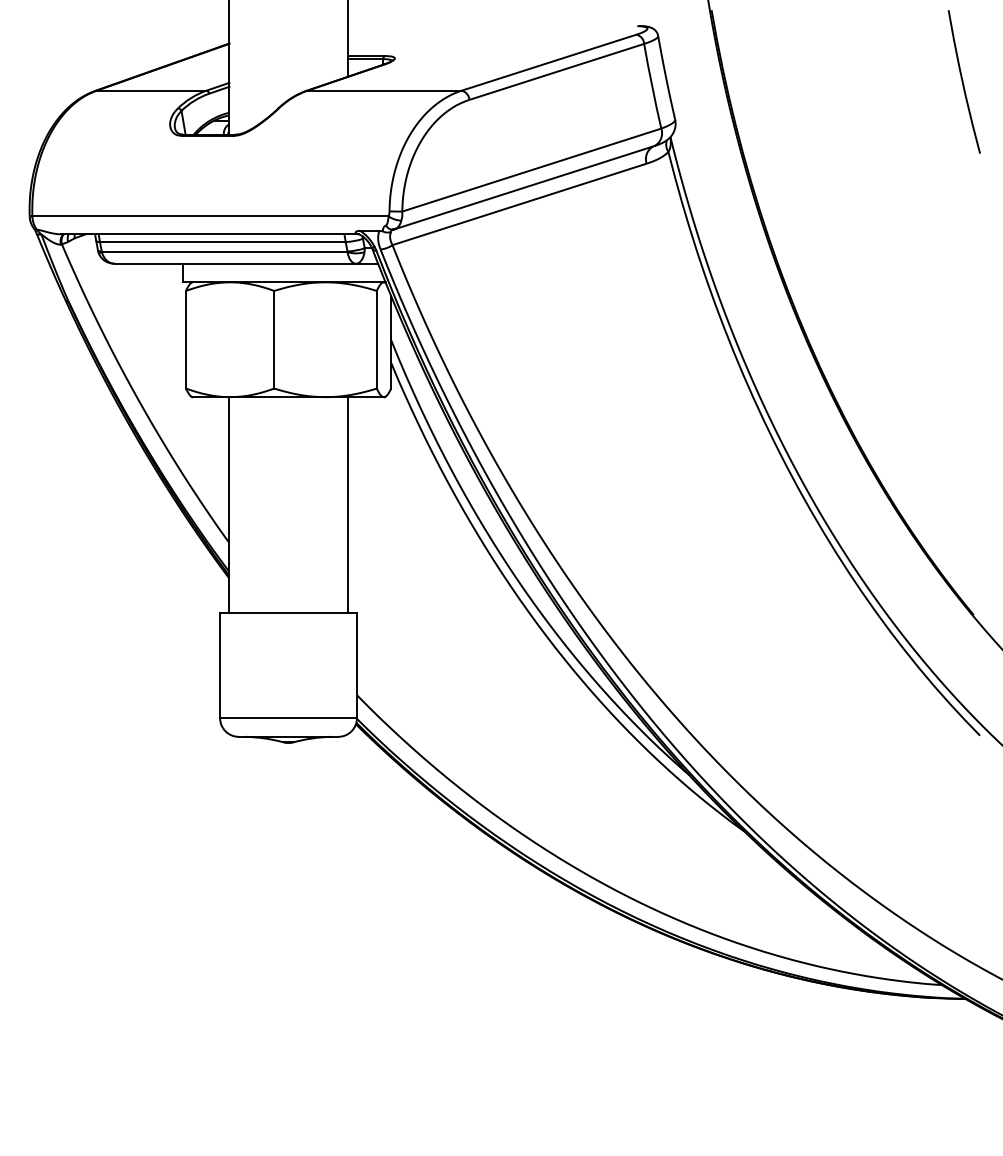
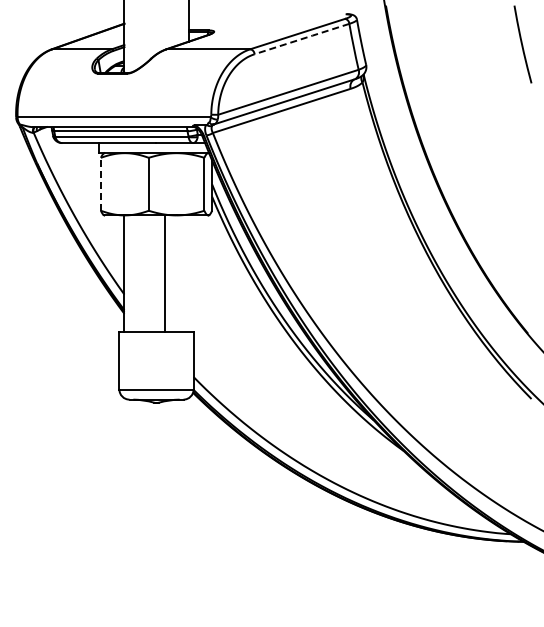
line: (559, 70) -> (303, 38), solid -> dashed
line: (185, 338) -> (100, 183), solid -> dashed
line: (347, 504) -> (164, 273), moved

